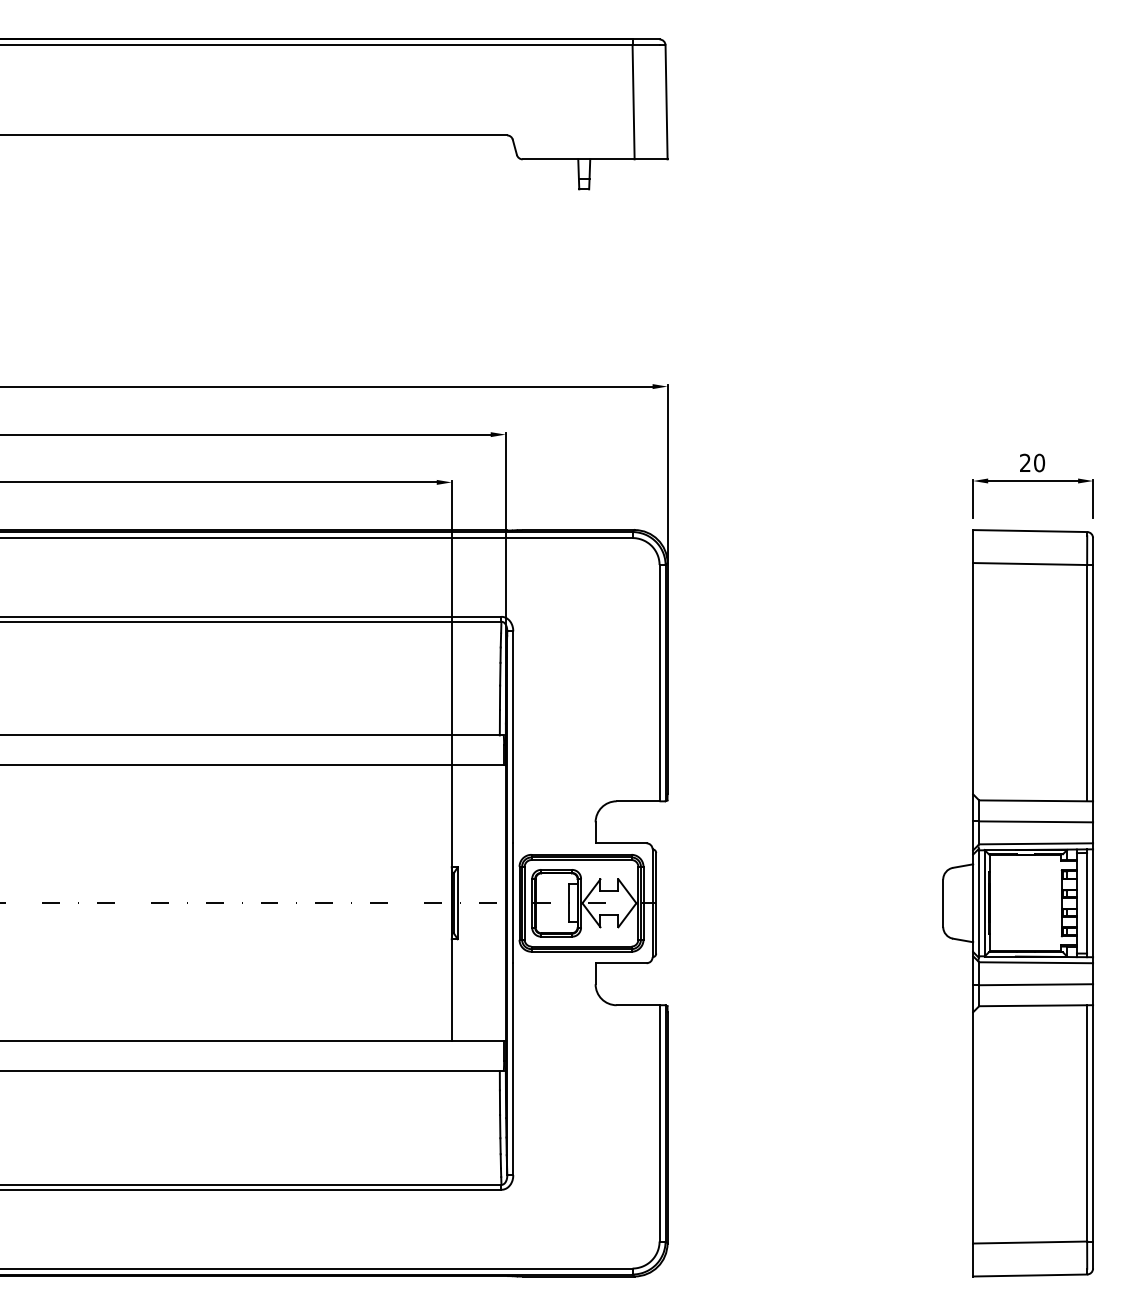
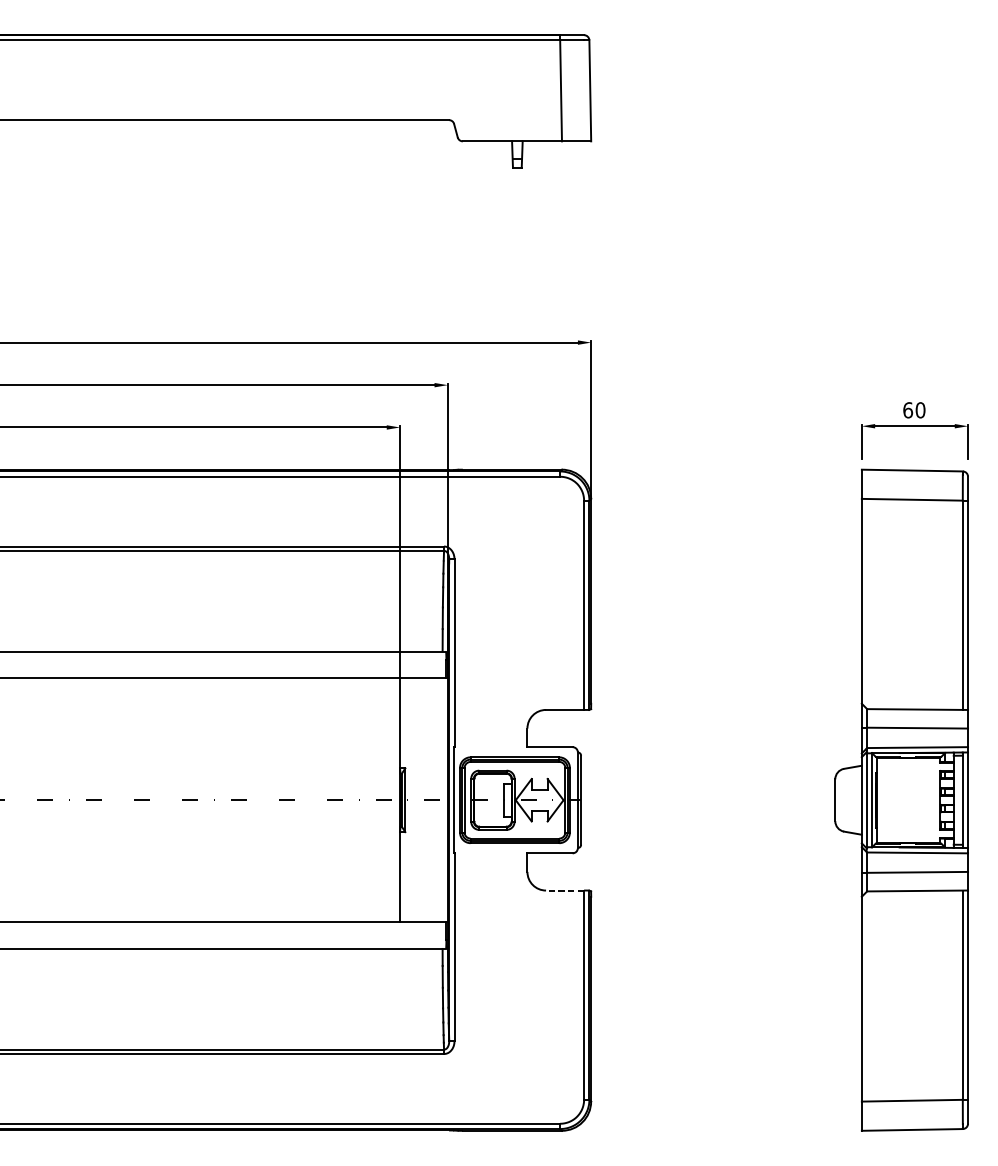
text: (1025, 462) -> (908, 409), 20 -> 60
line: (637, 1005) -> (564, 890), solid -> dashed

